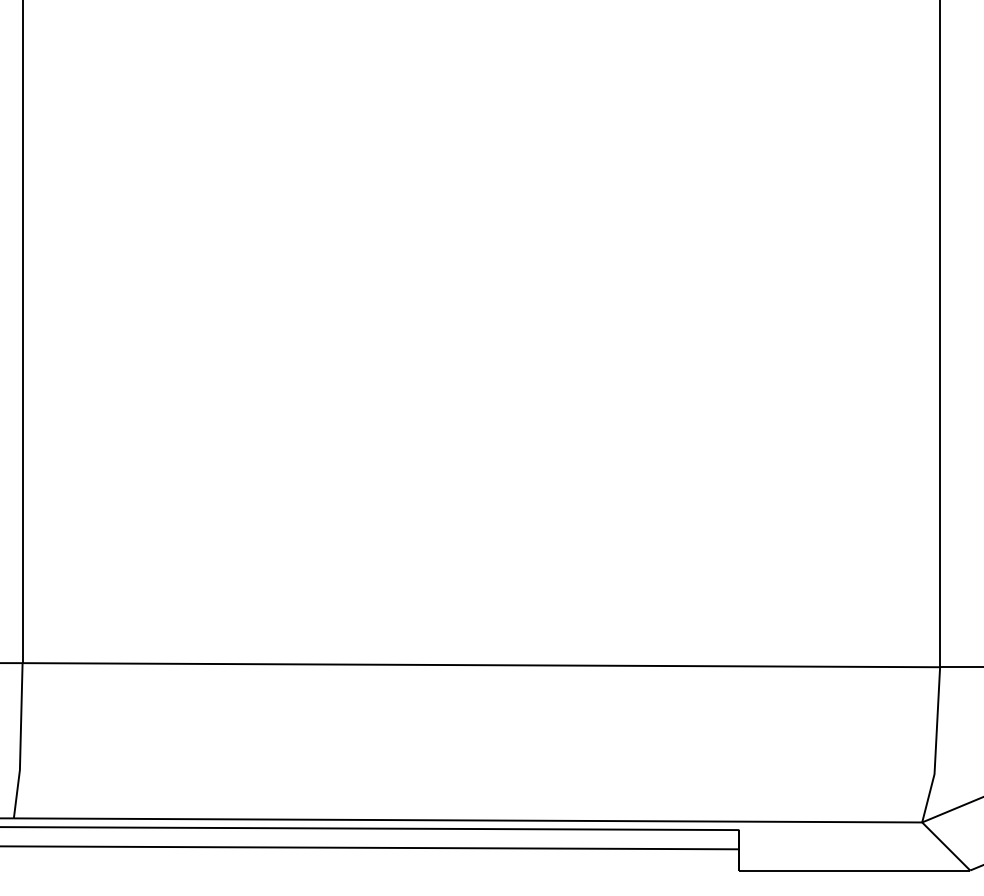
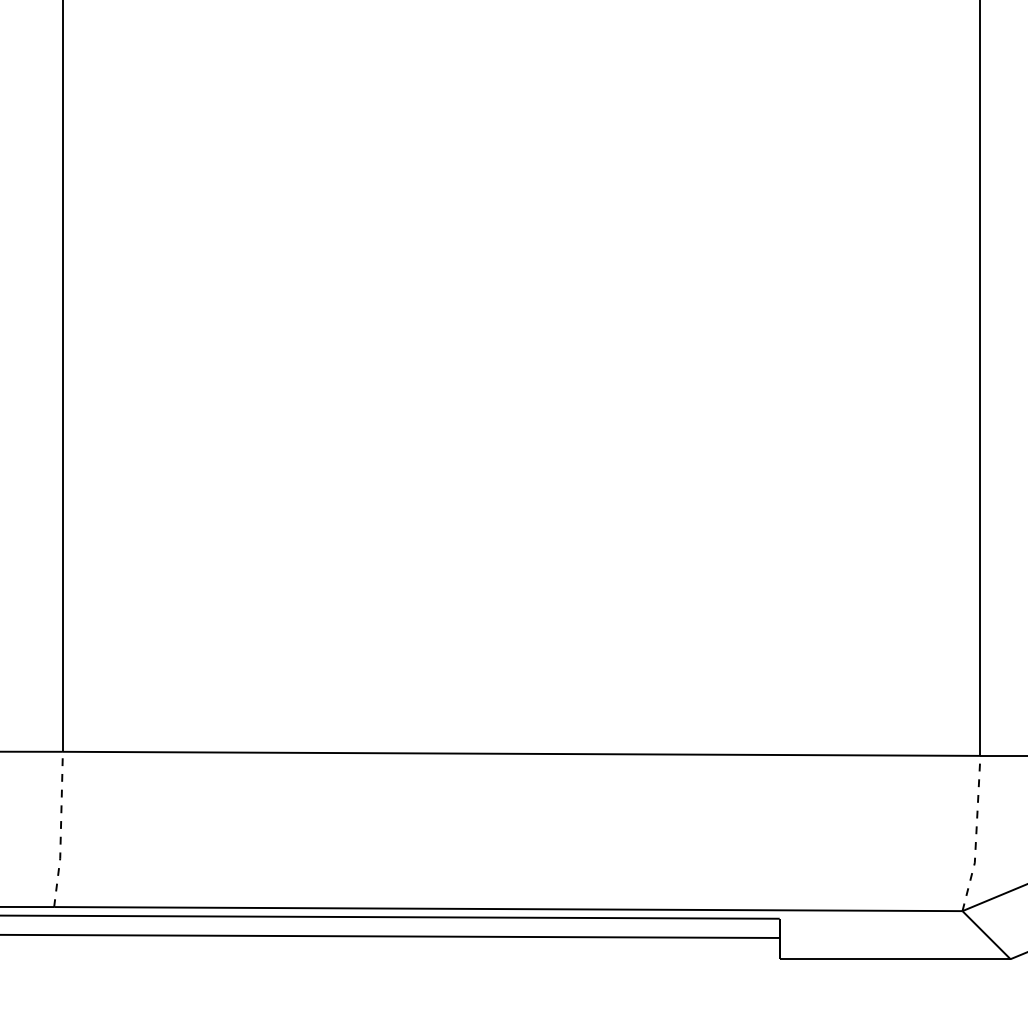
line: (20, 741) -> (60, 830), solid -> dashed
line: (936, 745) -> (976, 834), solid -> dashed

